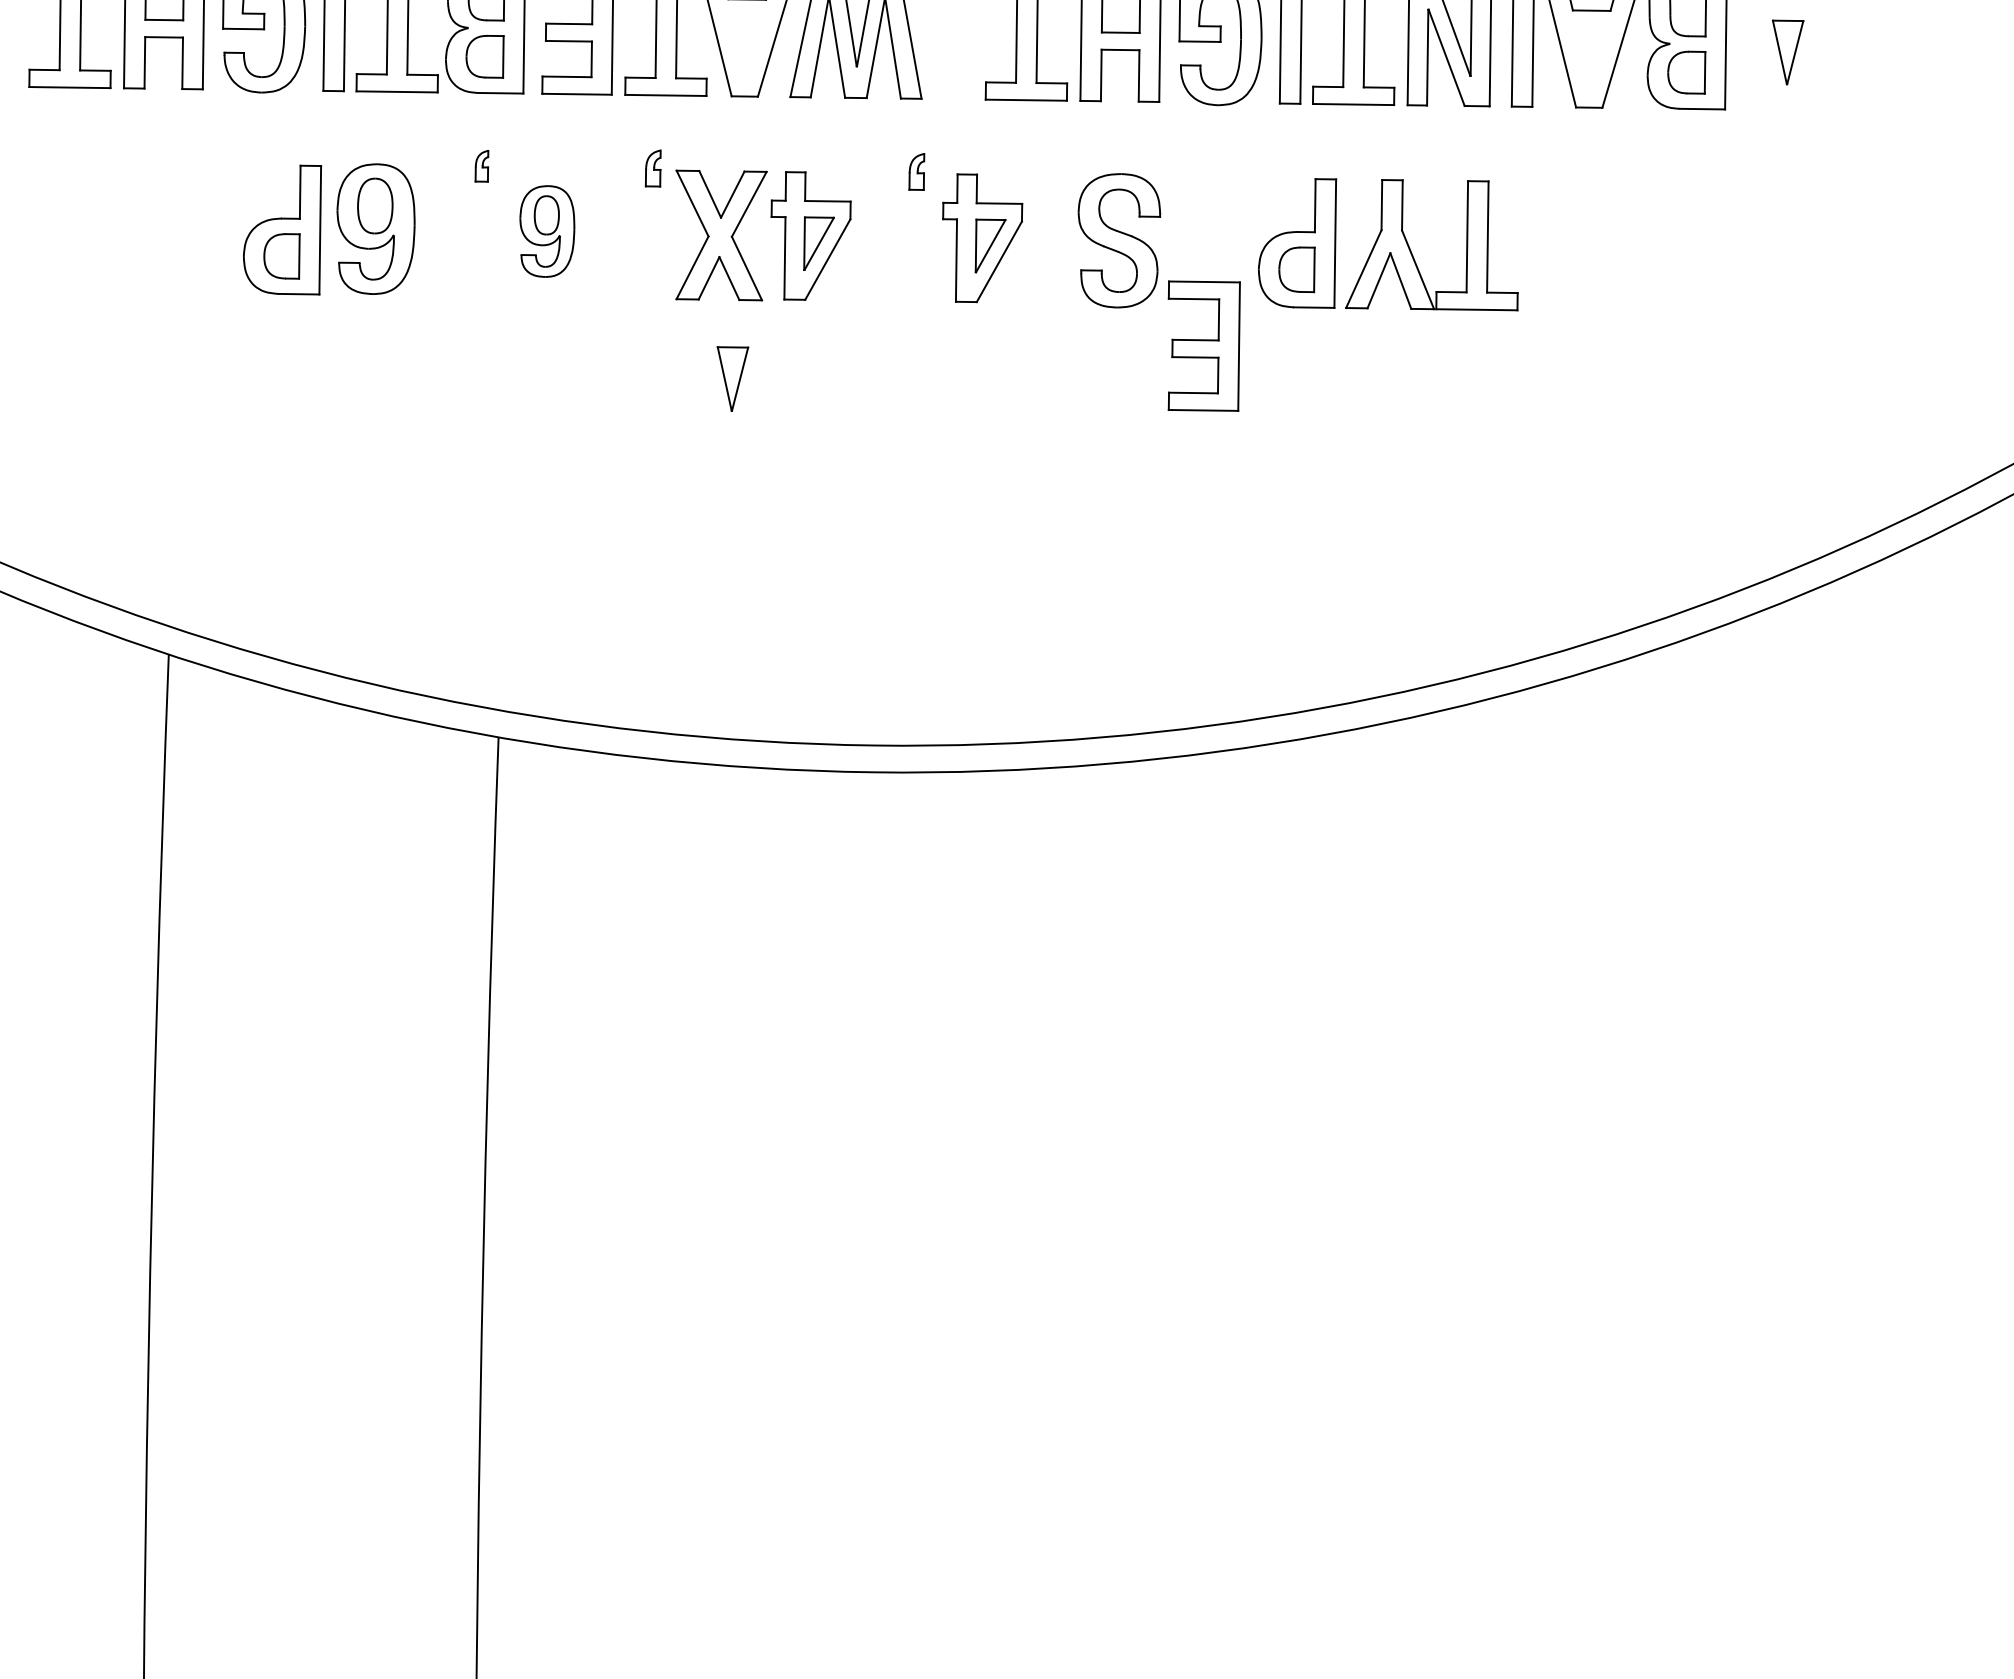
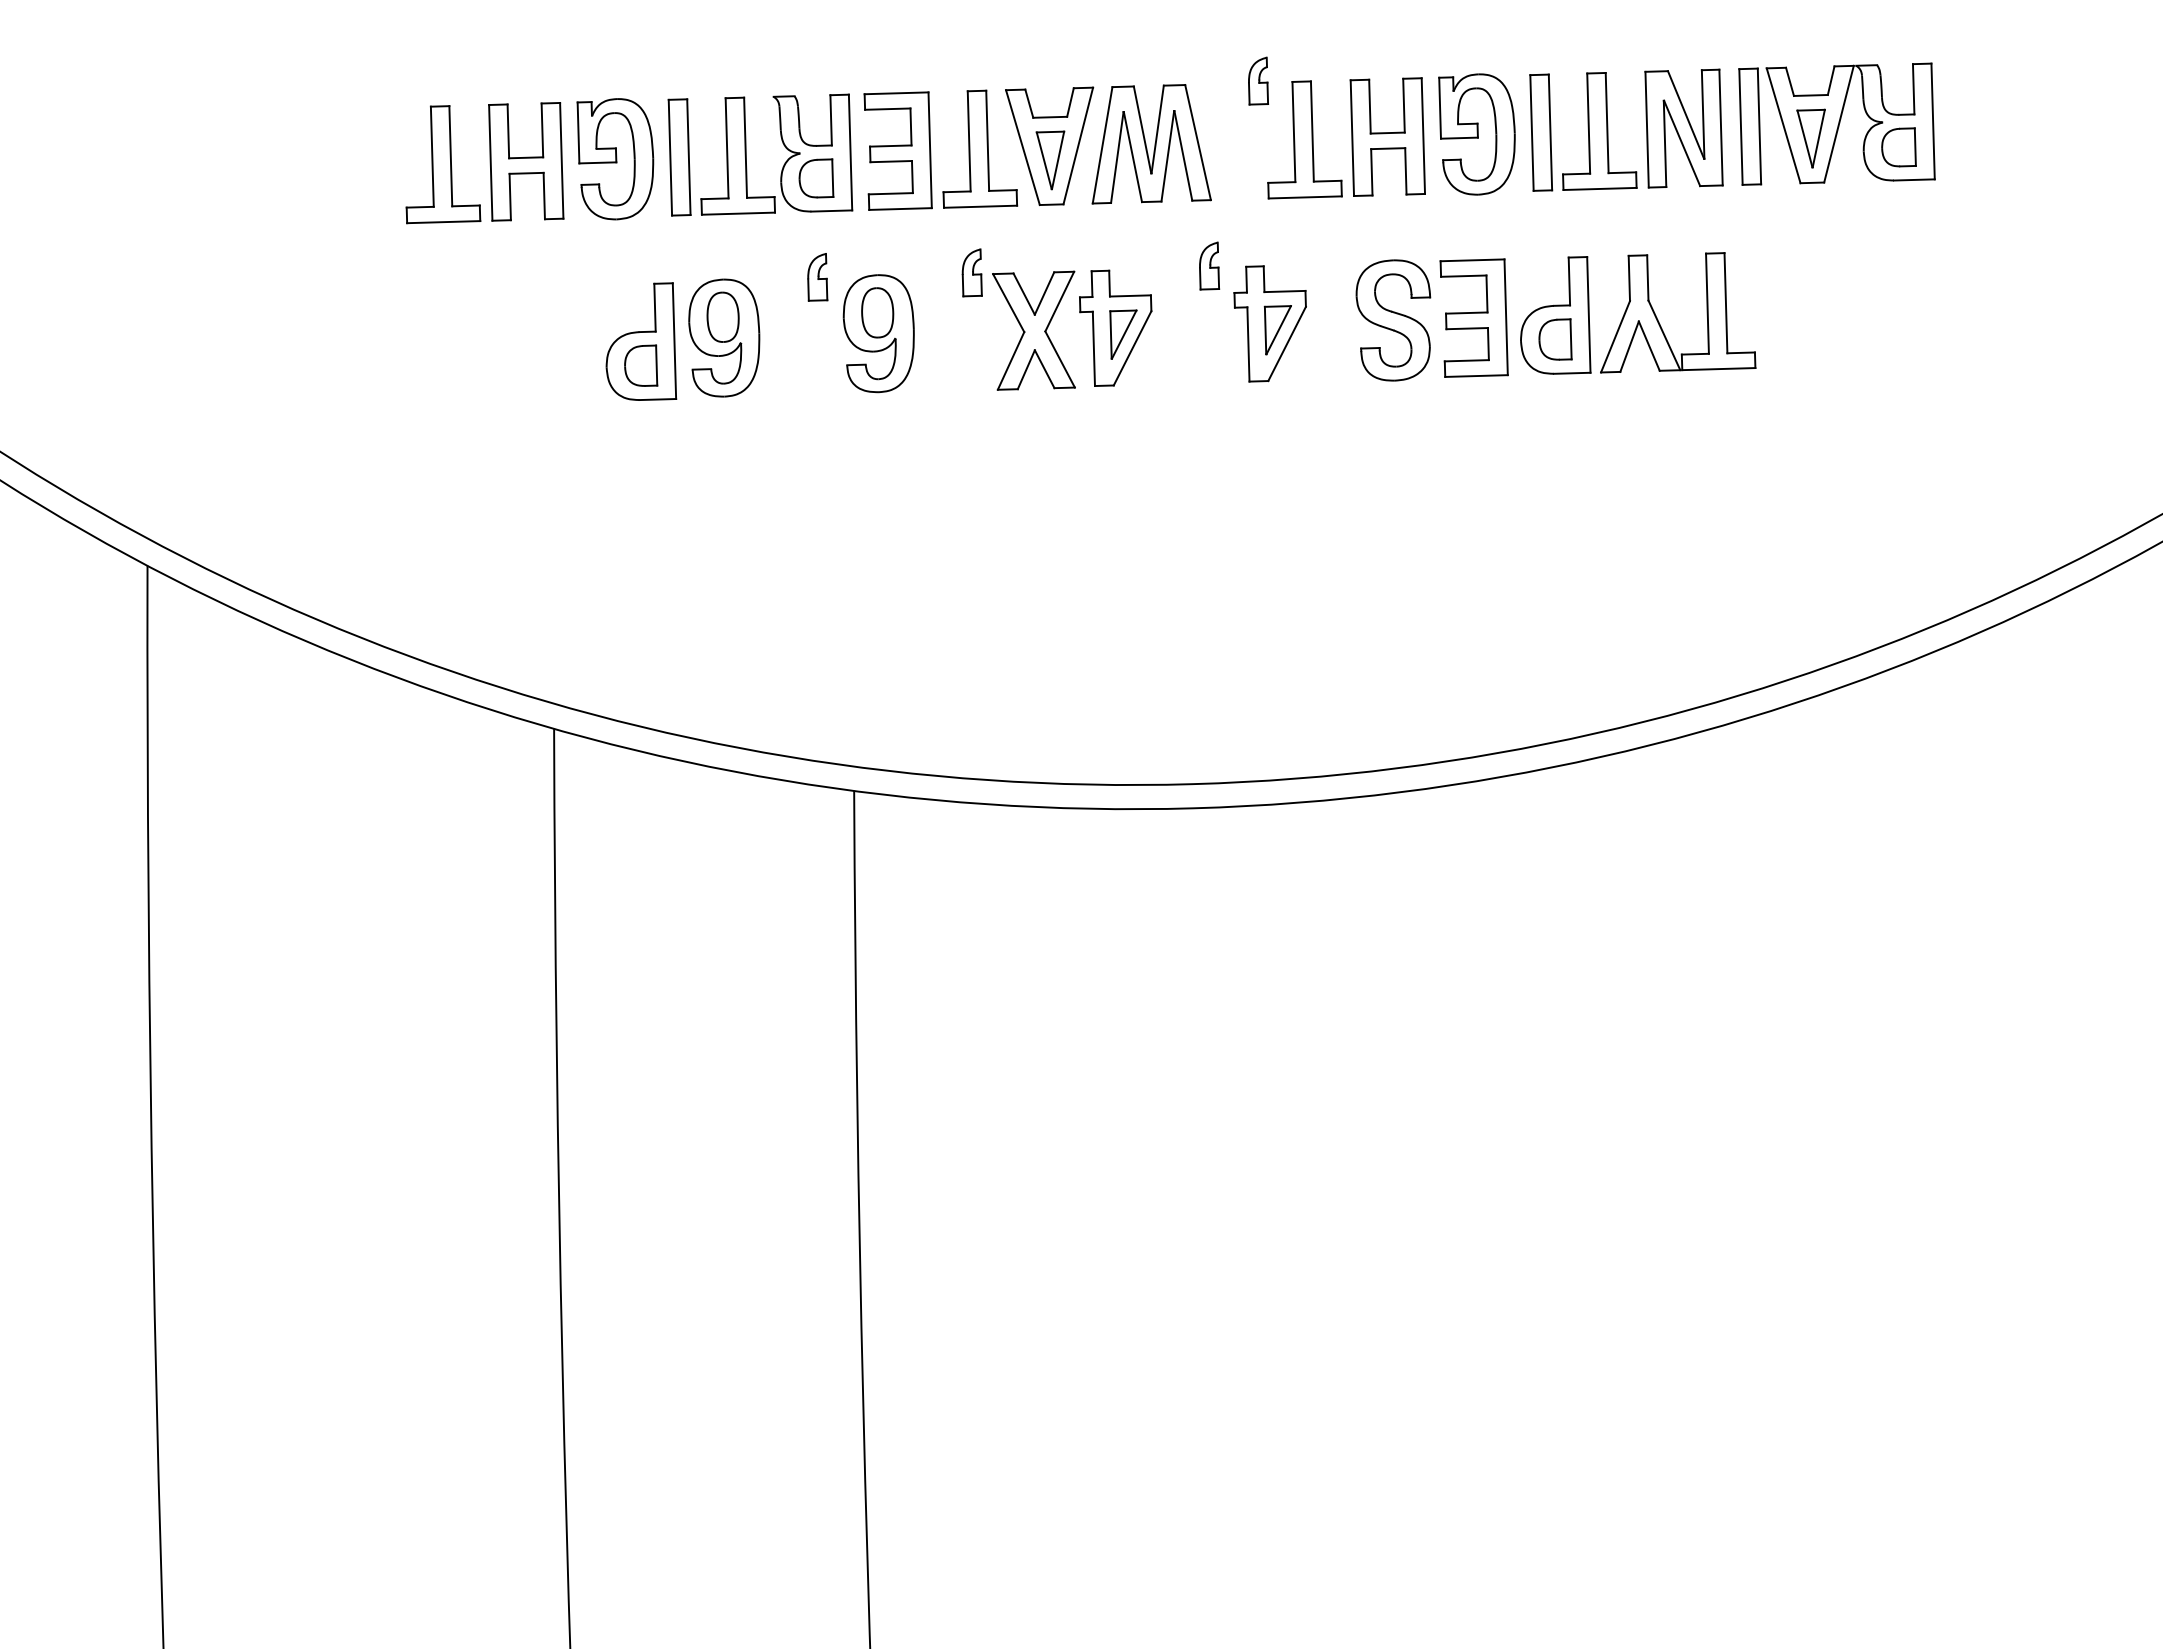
part: (1786, 52) -> (1810, 138), moved
part: (481, 166) -> (817, 277), size x1.67
part: (652, 167) -> (971, 272), size x1.43
part: (916, 171) -> (1209, 265), size x1.43
part: (546, 231) -> (878, 333), size x1.43
part: (1202, 345) -> (1473, 317), moved
part: (731, 378) -> (1050, 160), moved

